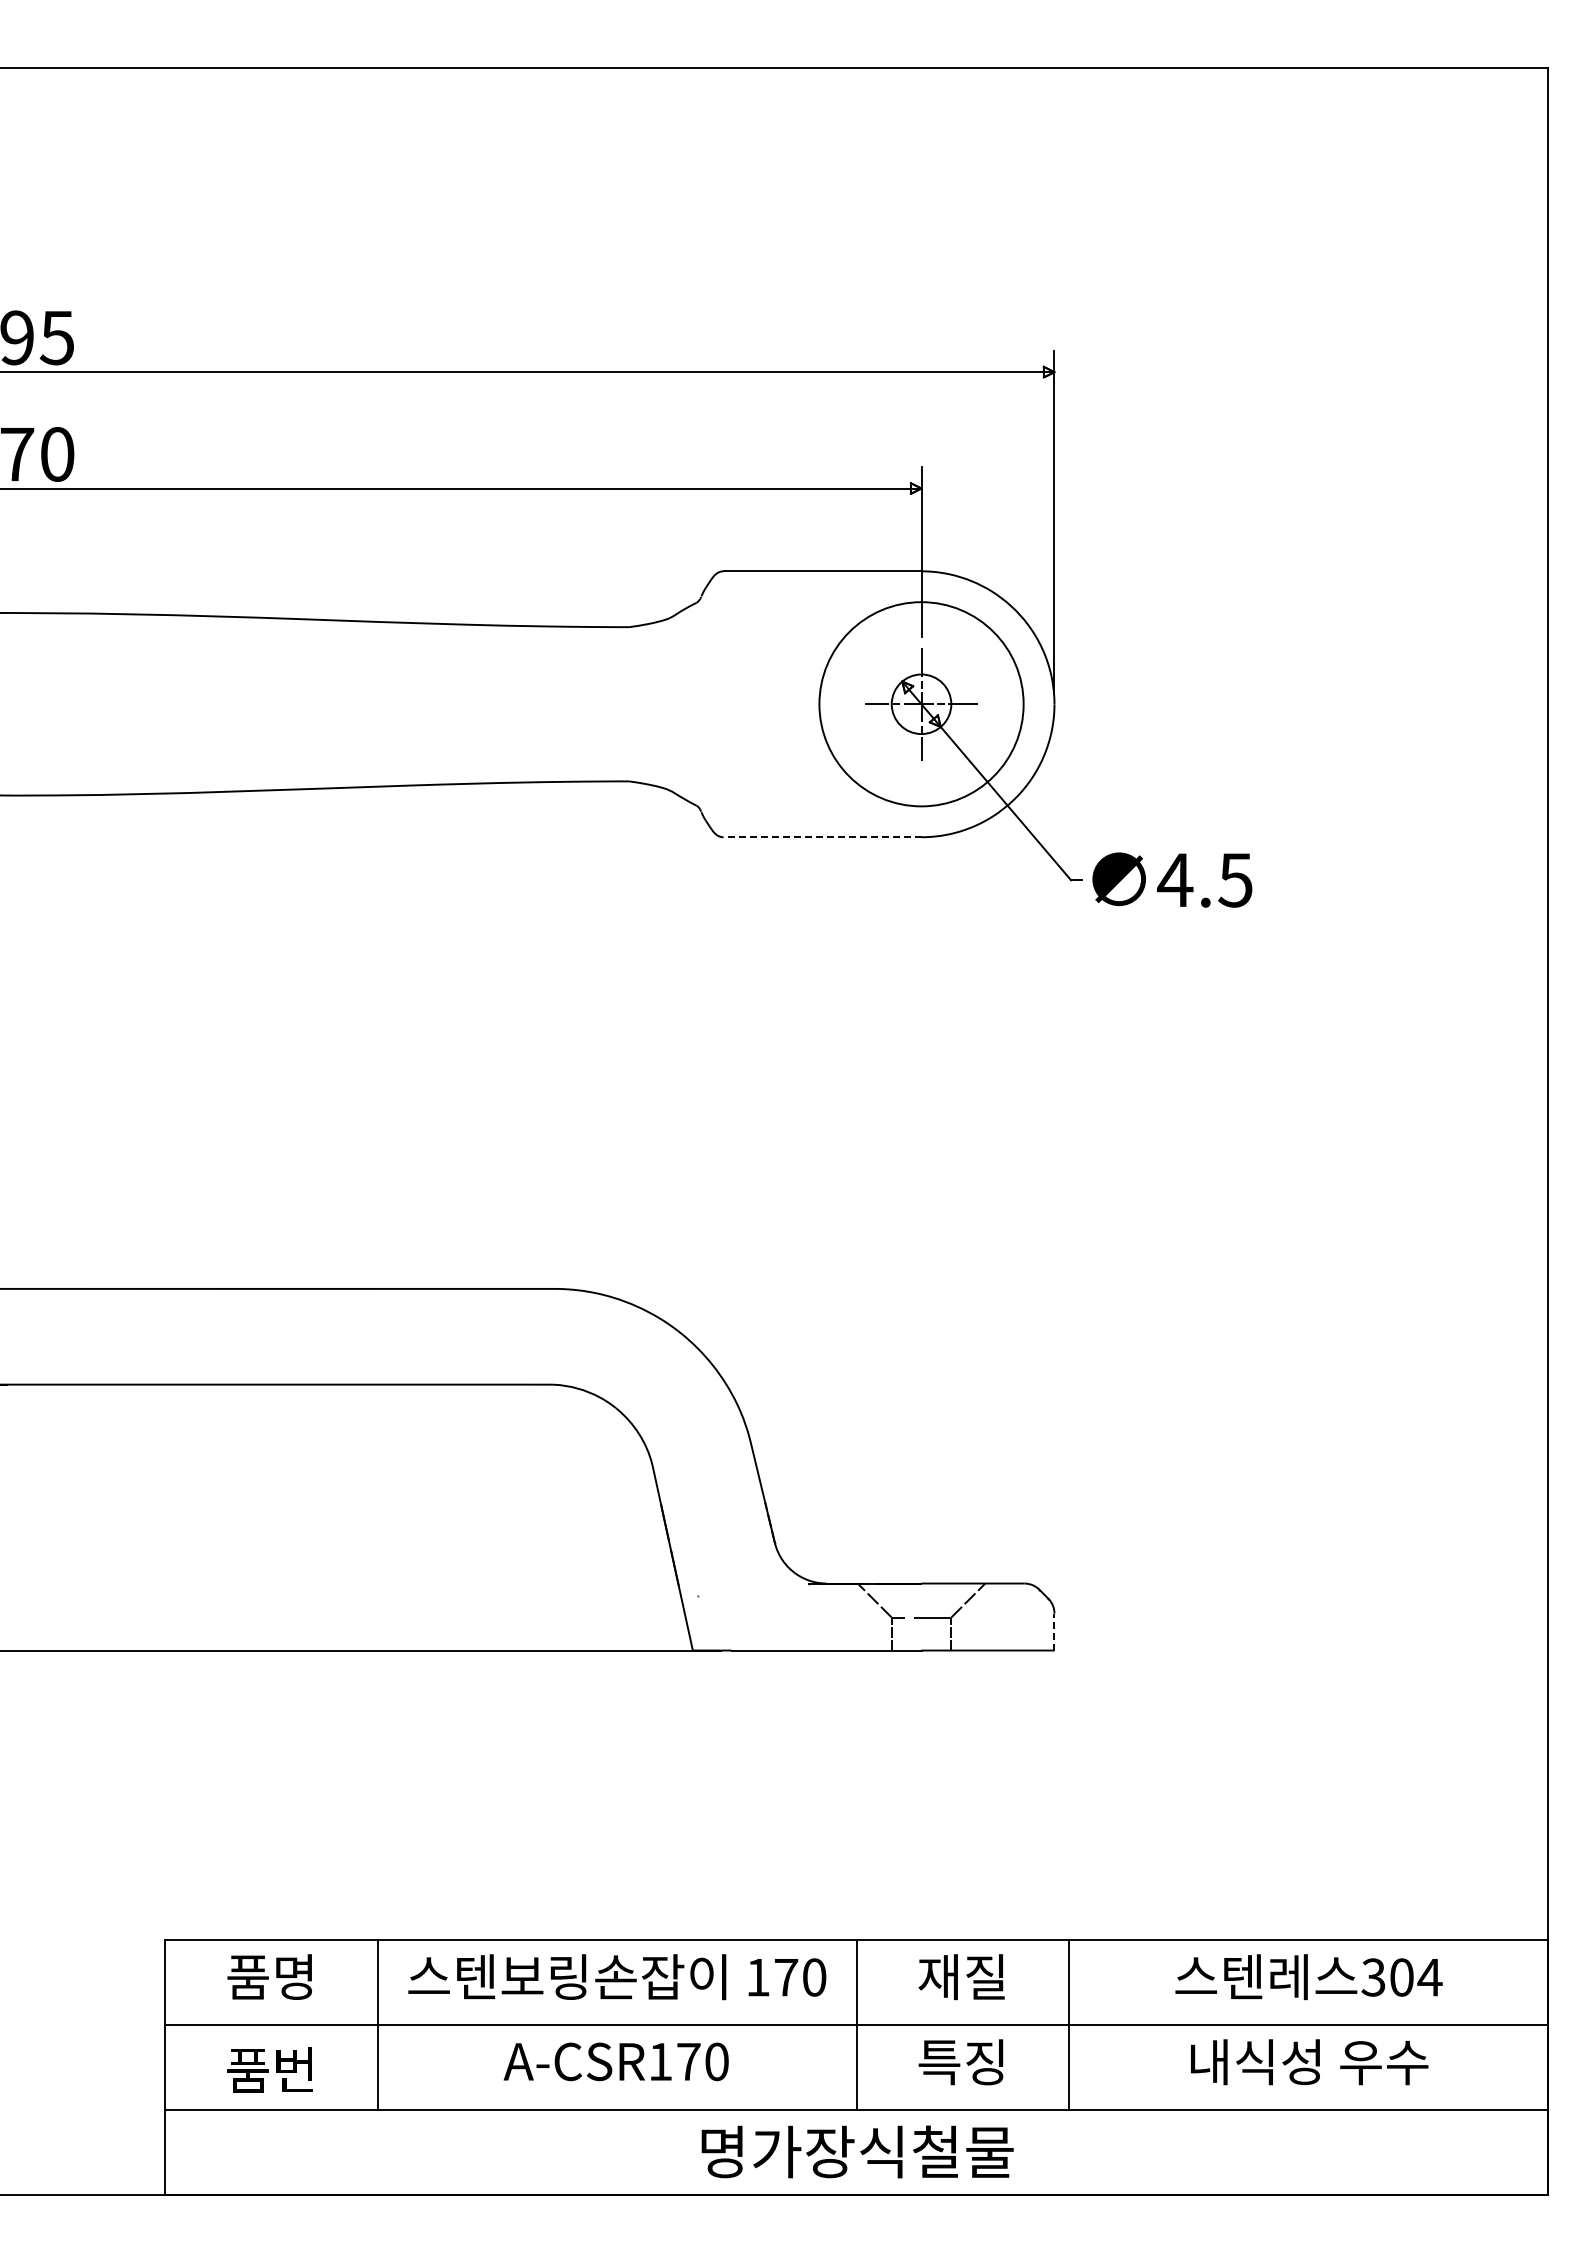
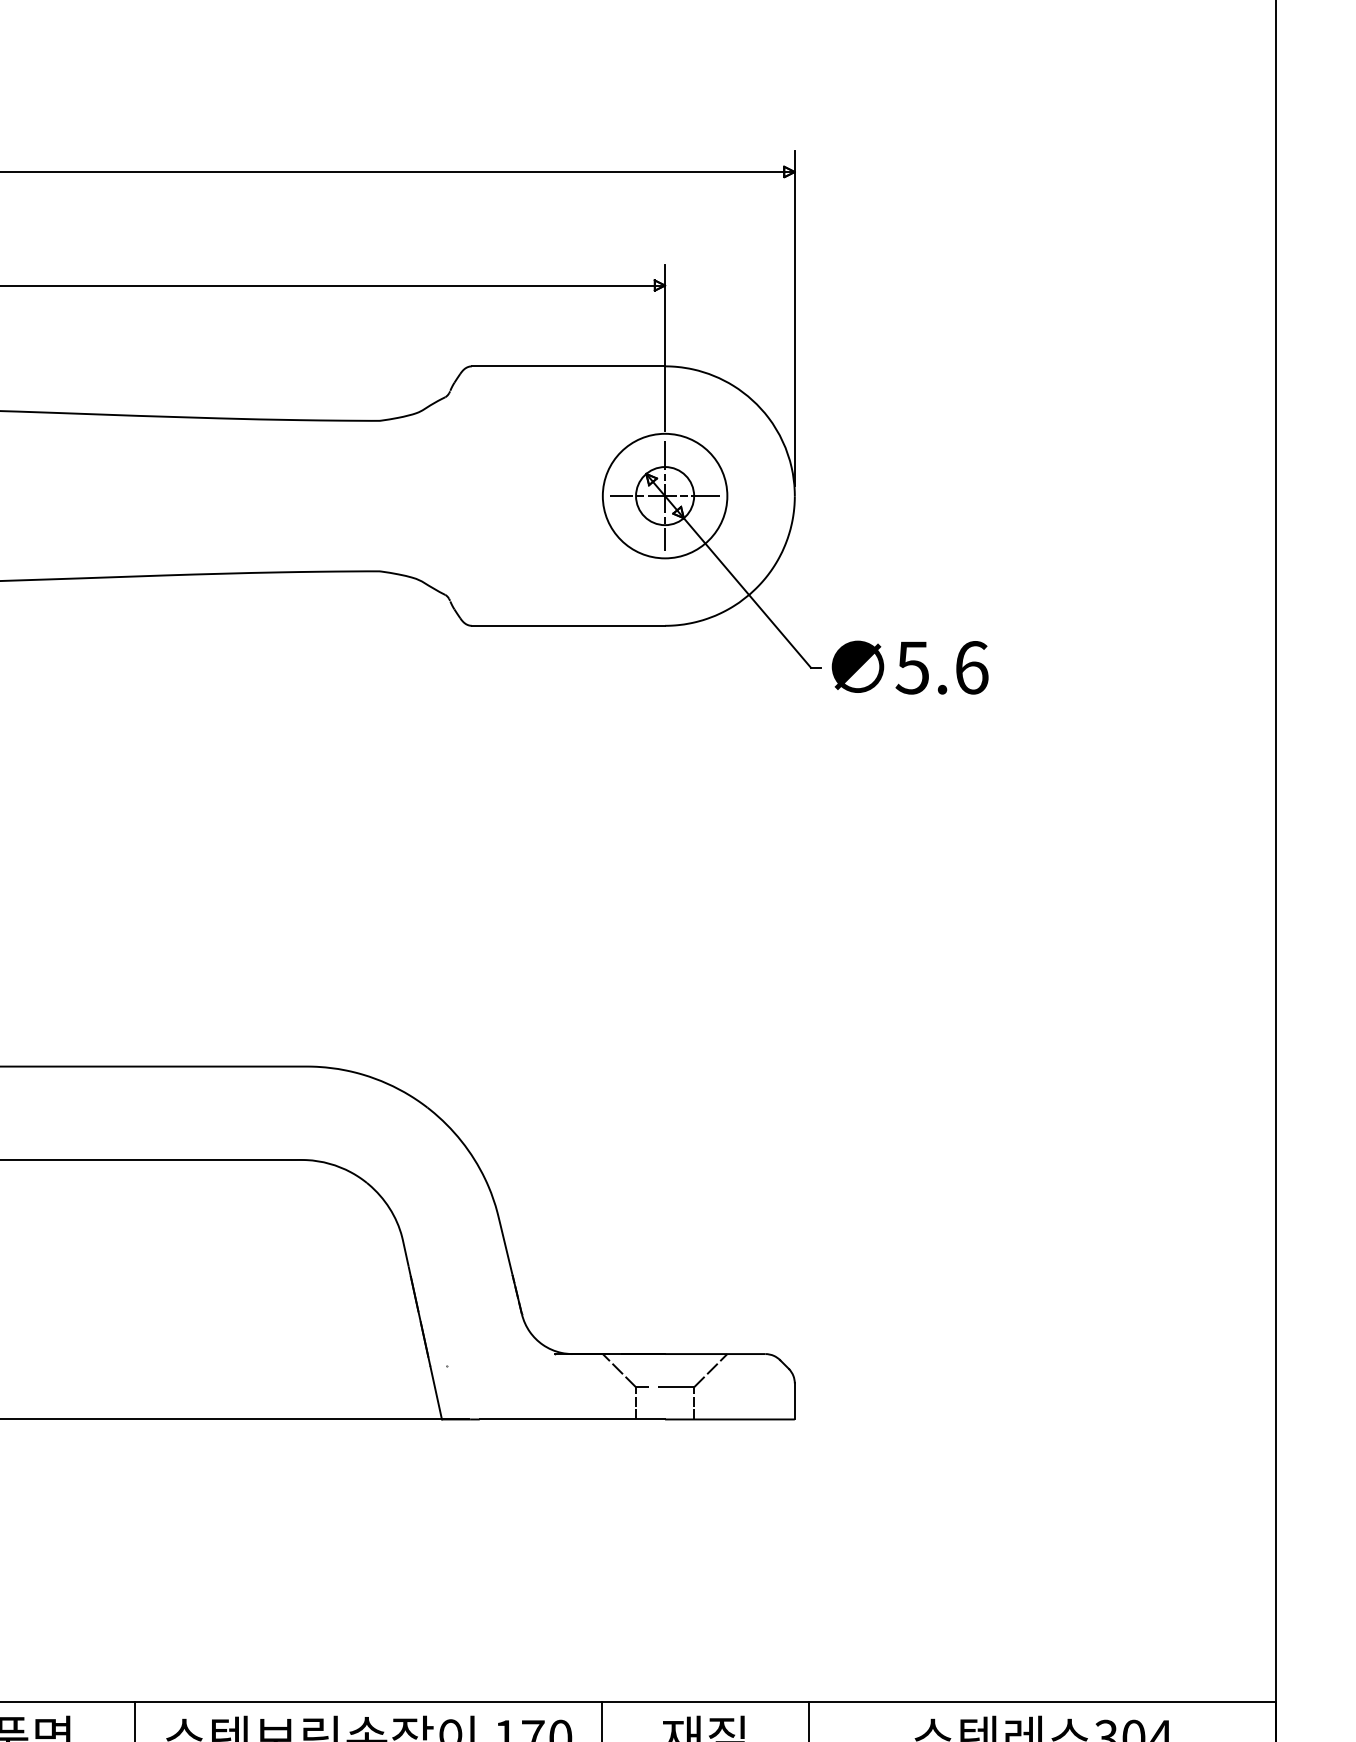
circle: (921, 704) -> (665, 496), size x0.62
line: (822, 837) -> (568, 626), dashed -> solid
text: (1204, 879) -> (941, 667), 4.5 -> 5.6
line: (1054, 1631) -> (794, 1400), dashed -> solid

